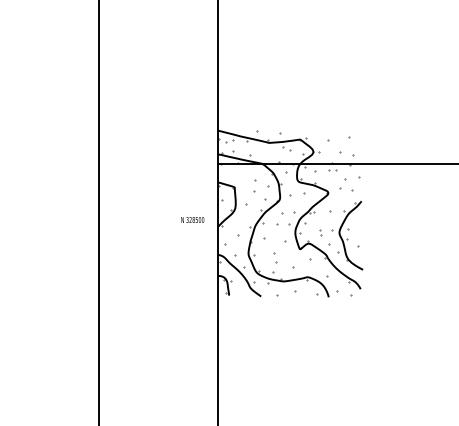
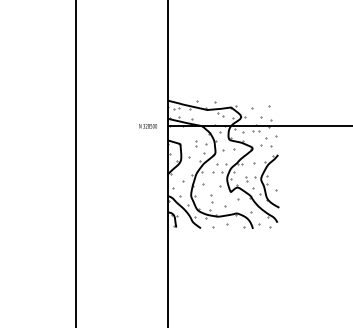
part: (254, 186) -> (195, 143), size x0.62
text: (192, 219) -> (148, 125), moved

